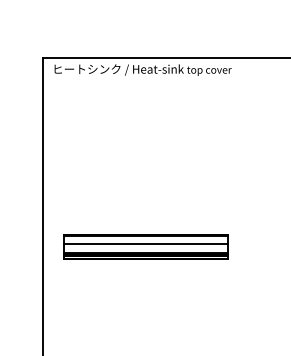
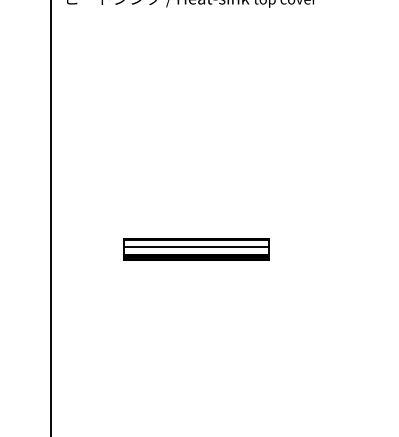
part: (146, 247) -> (196, 249), size x0.62

